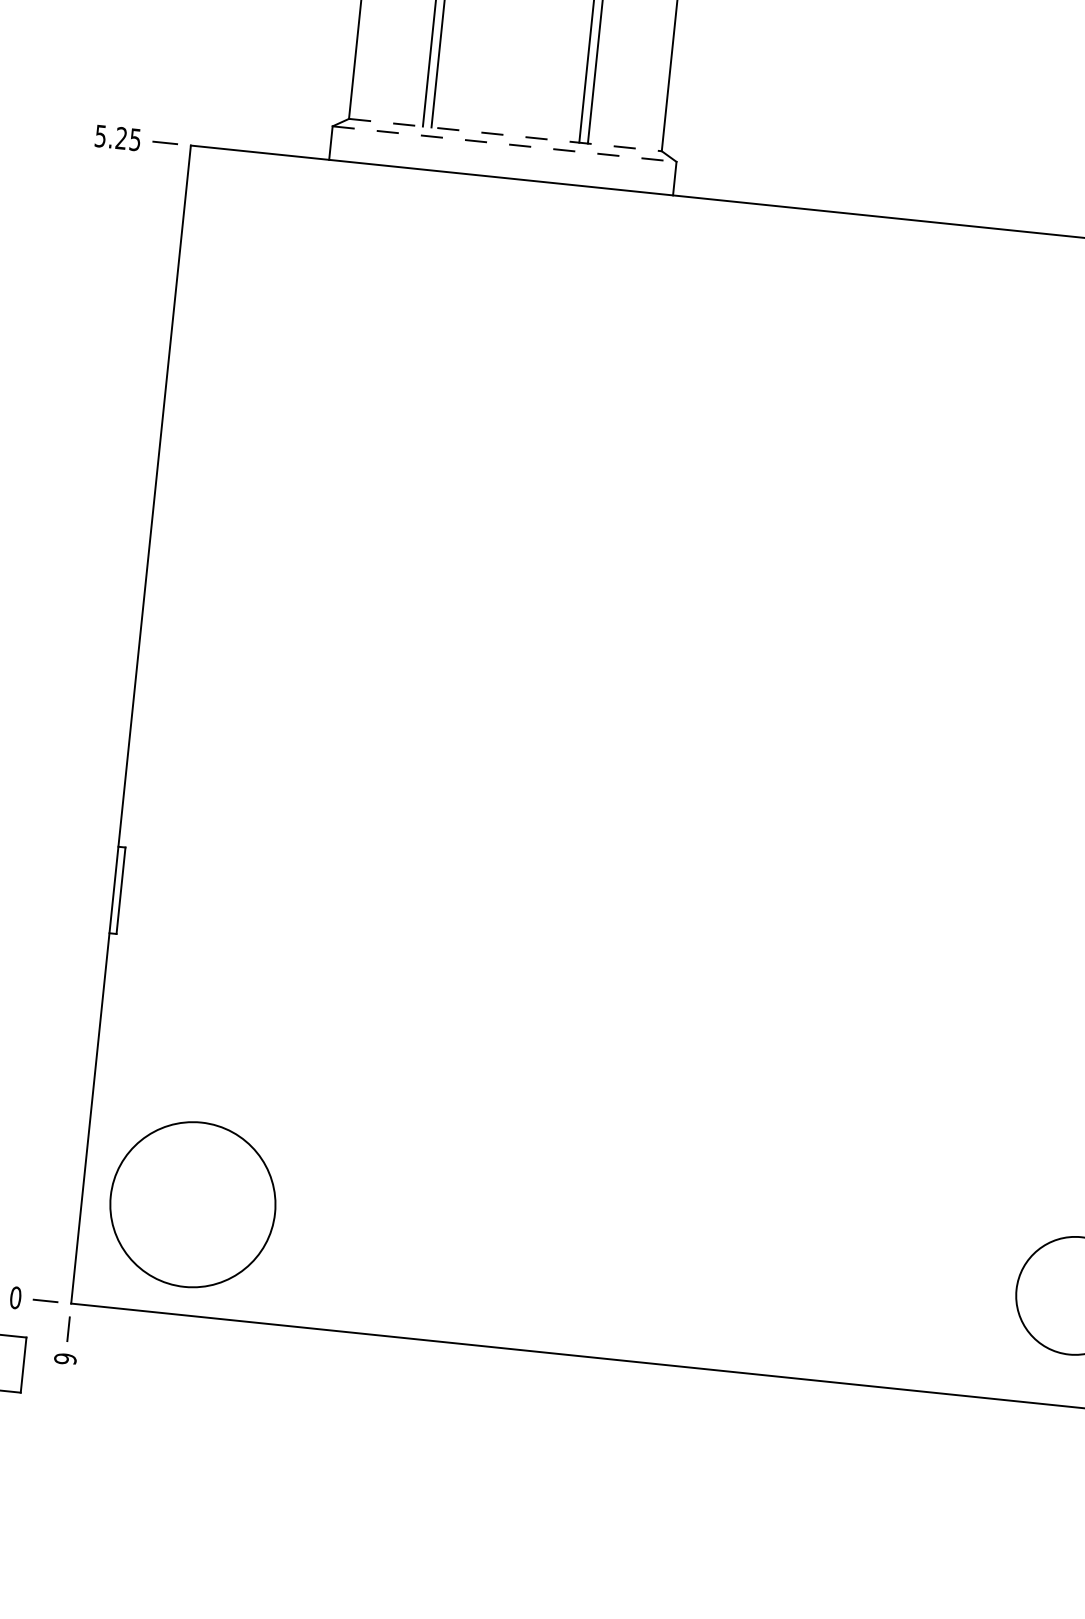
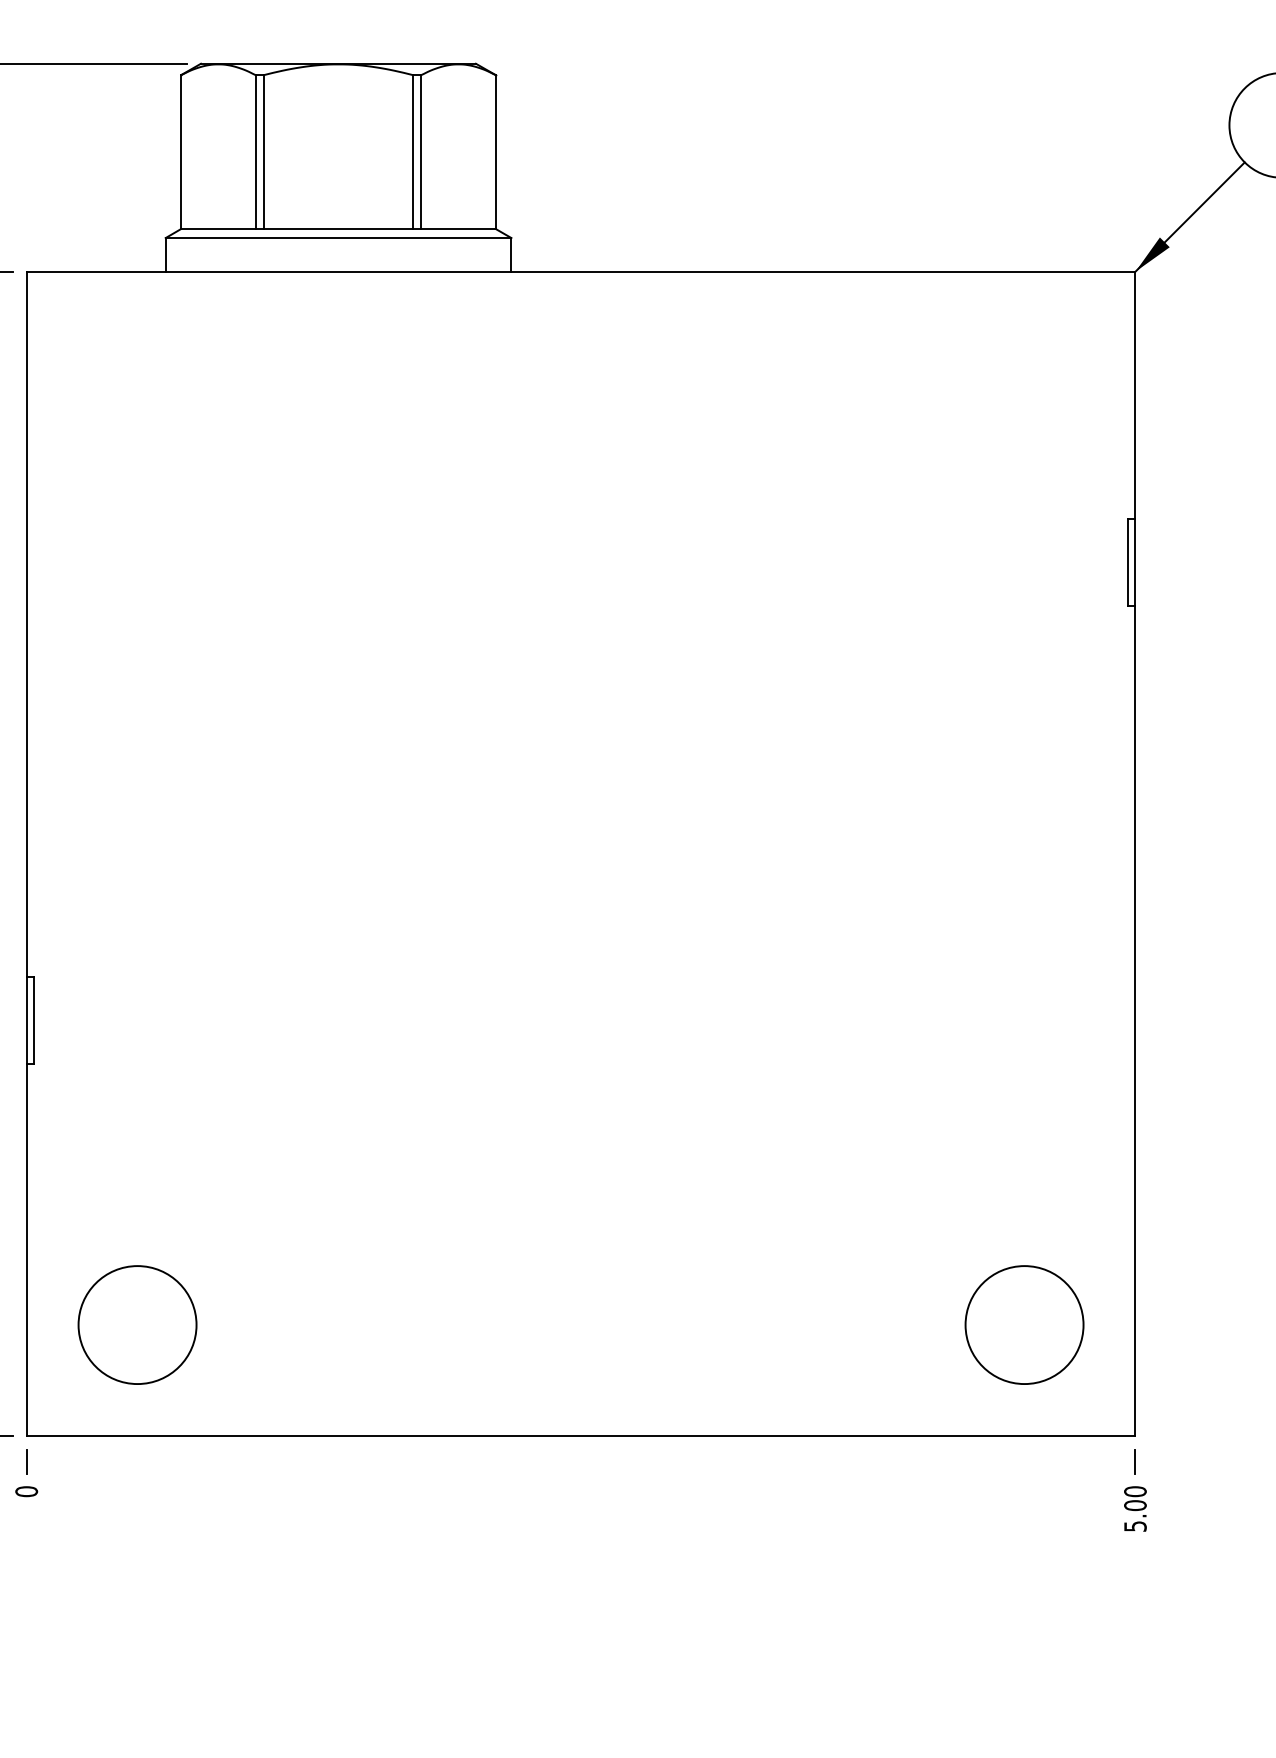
line: (505, 134) -> (338, 228), dashed -> solid
line: (504, 144) -> (338, 238), dashed -> solid
circle: (192, 1204) -> (137, 1324), size x0.71
text: (65, 1358) -> (26, 1491), 9 -> 0

